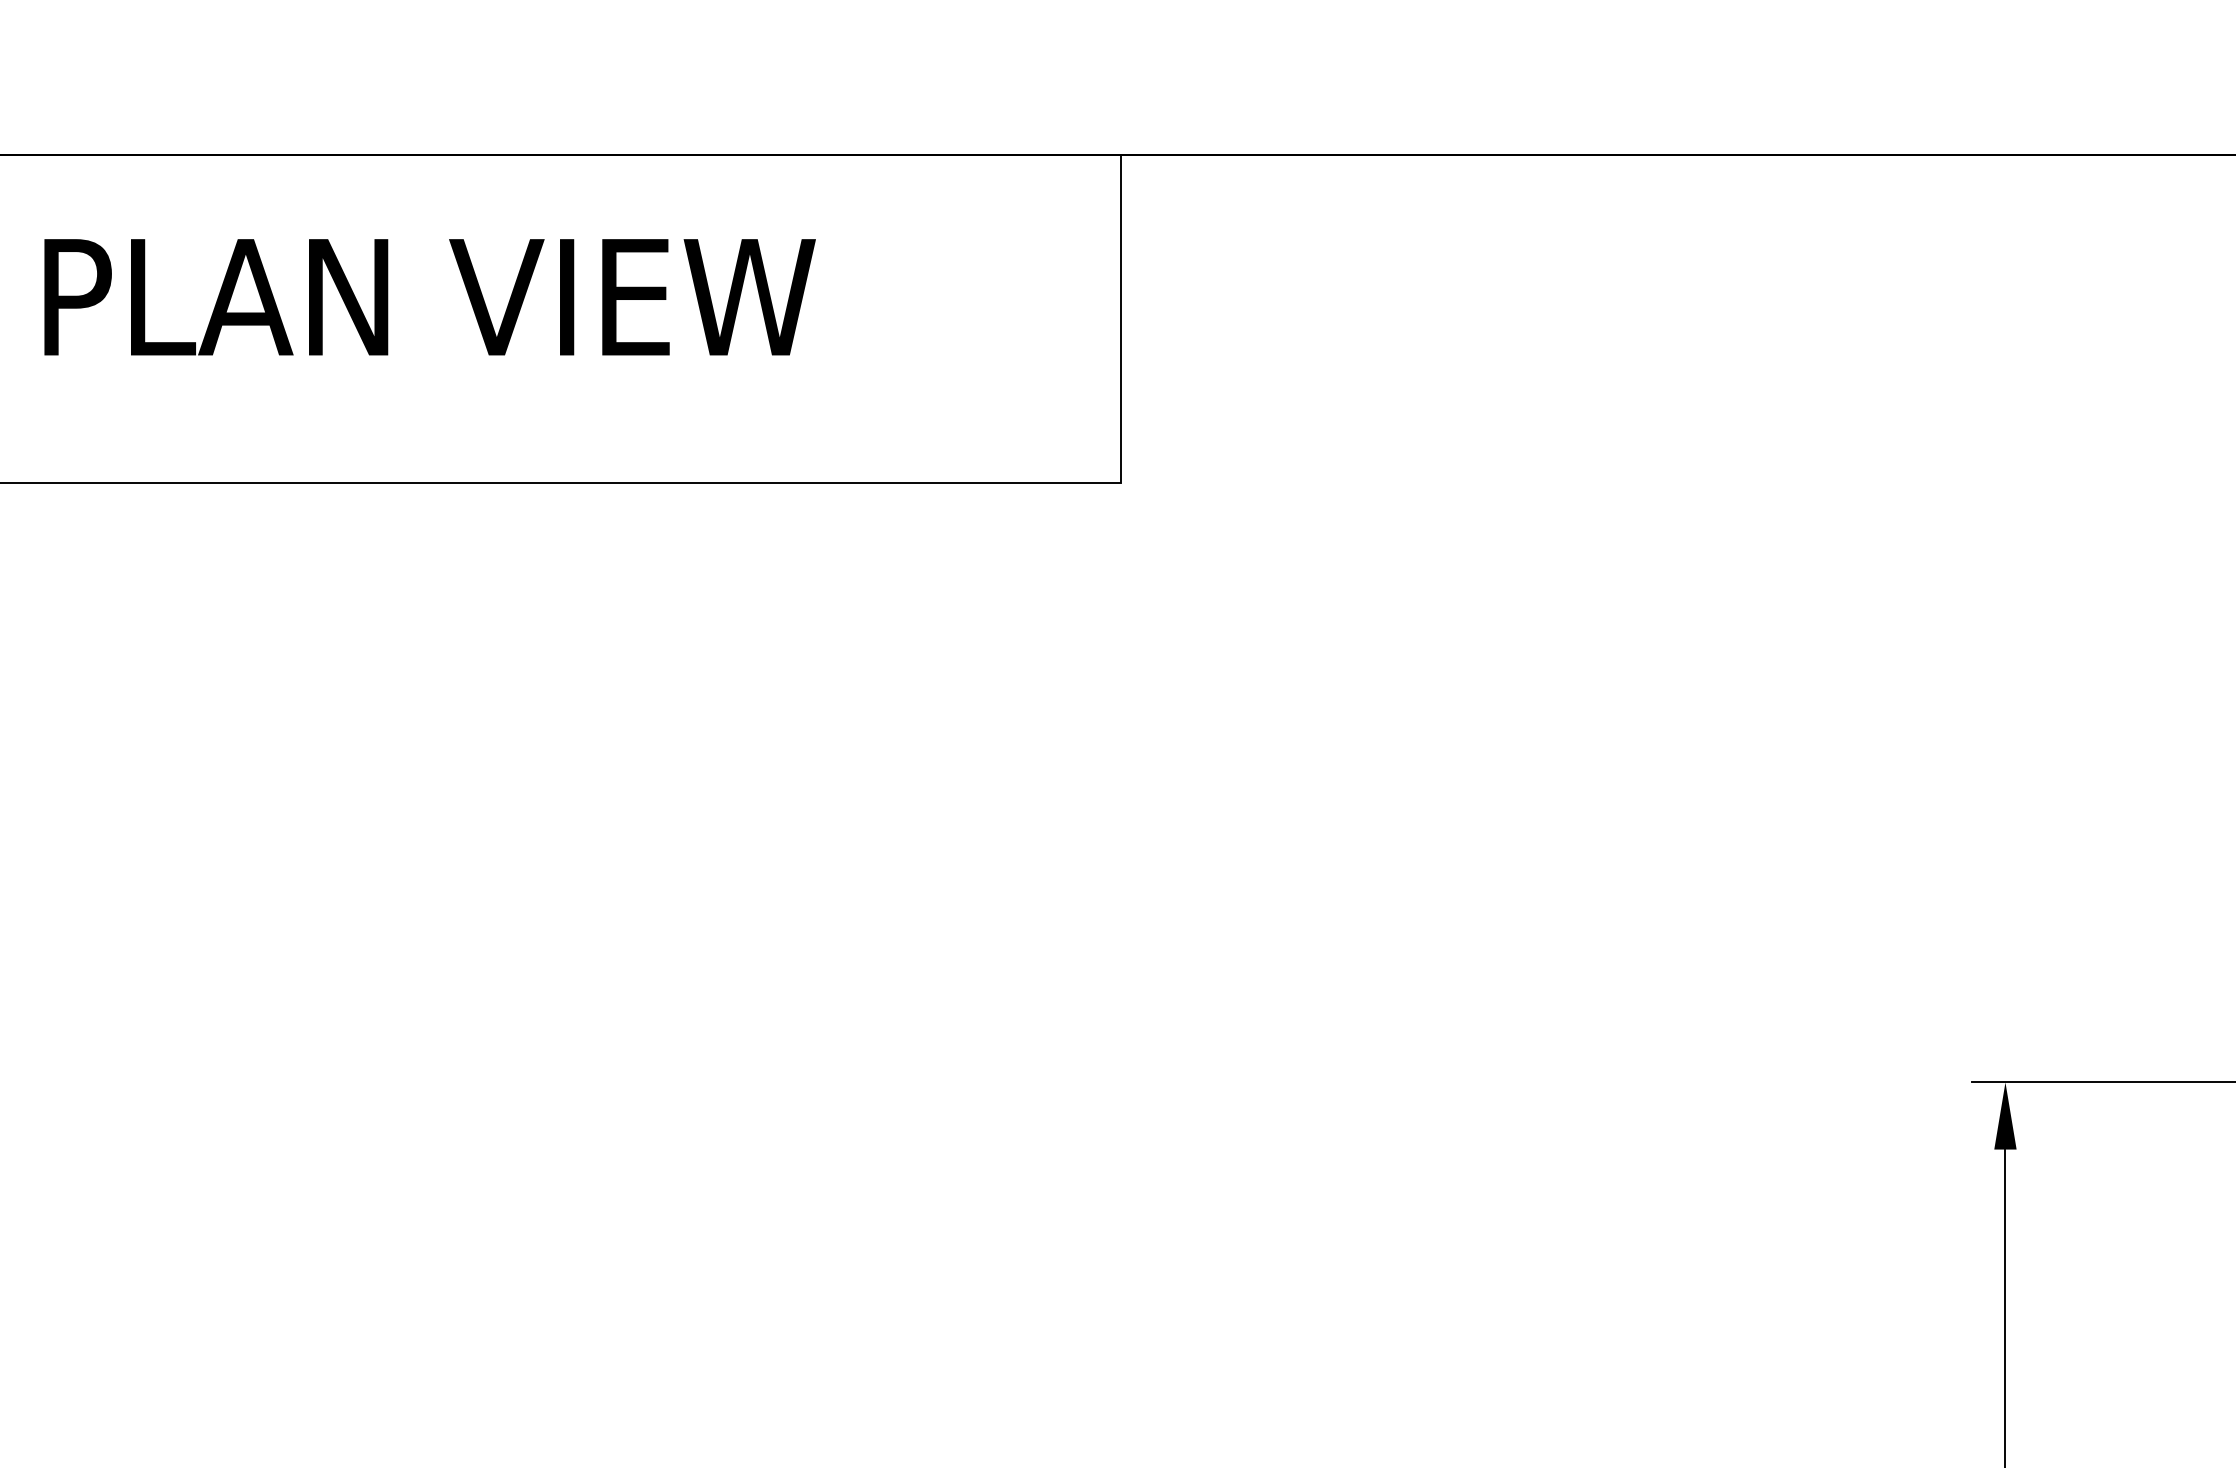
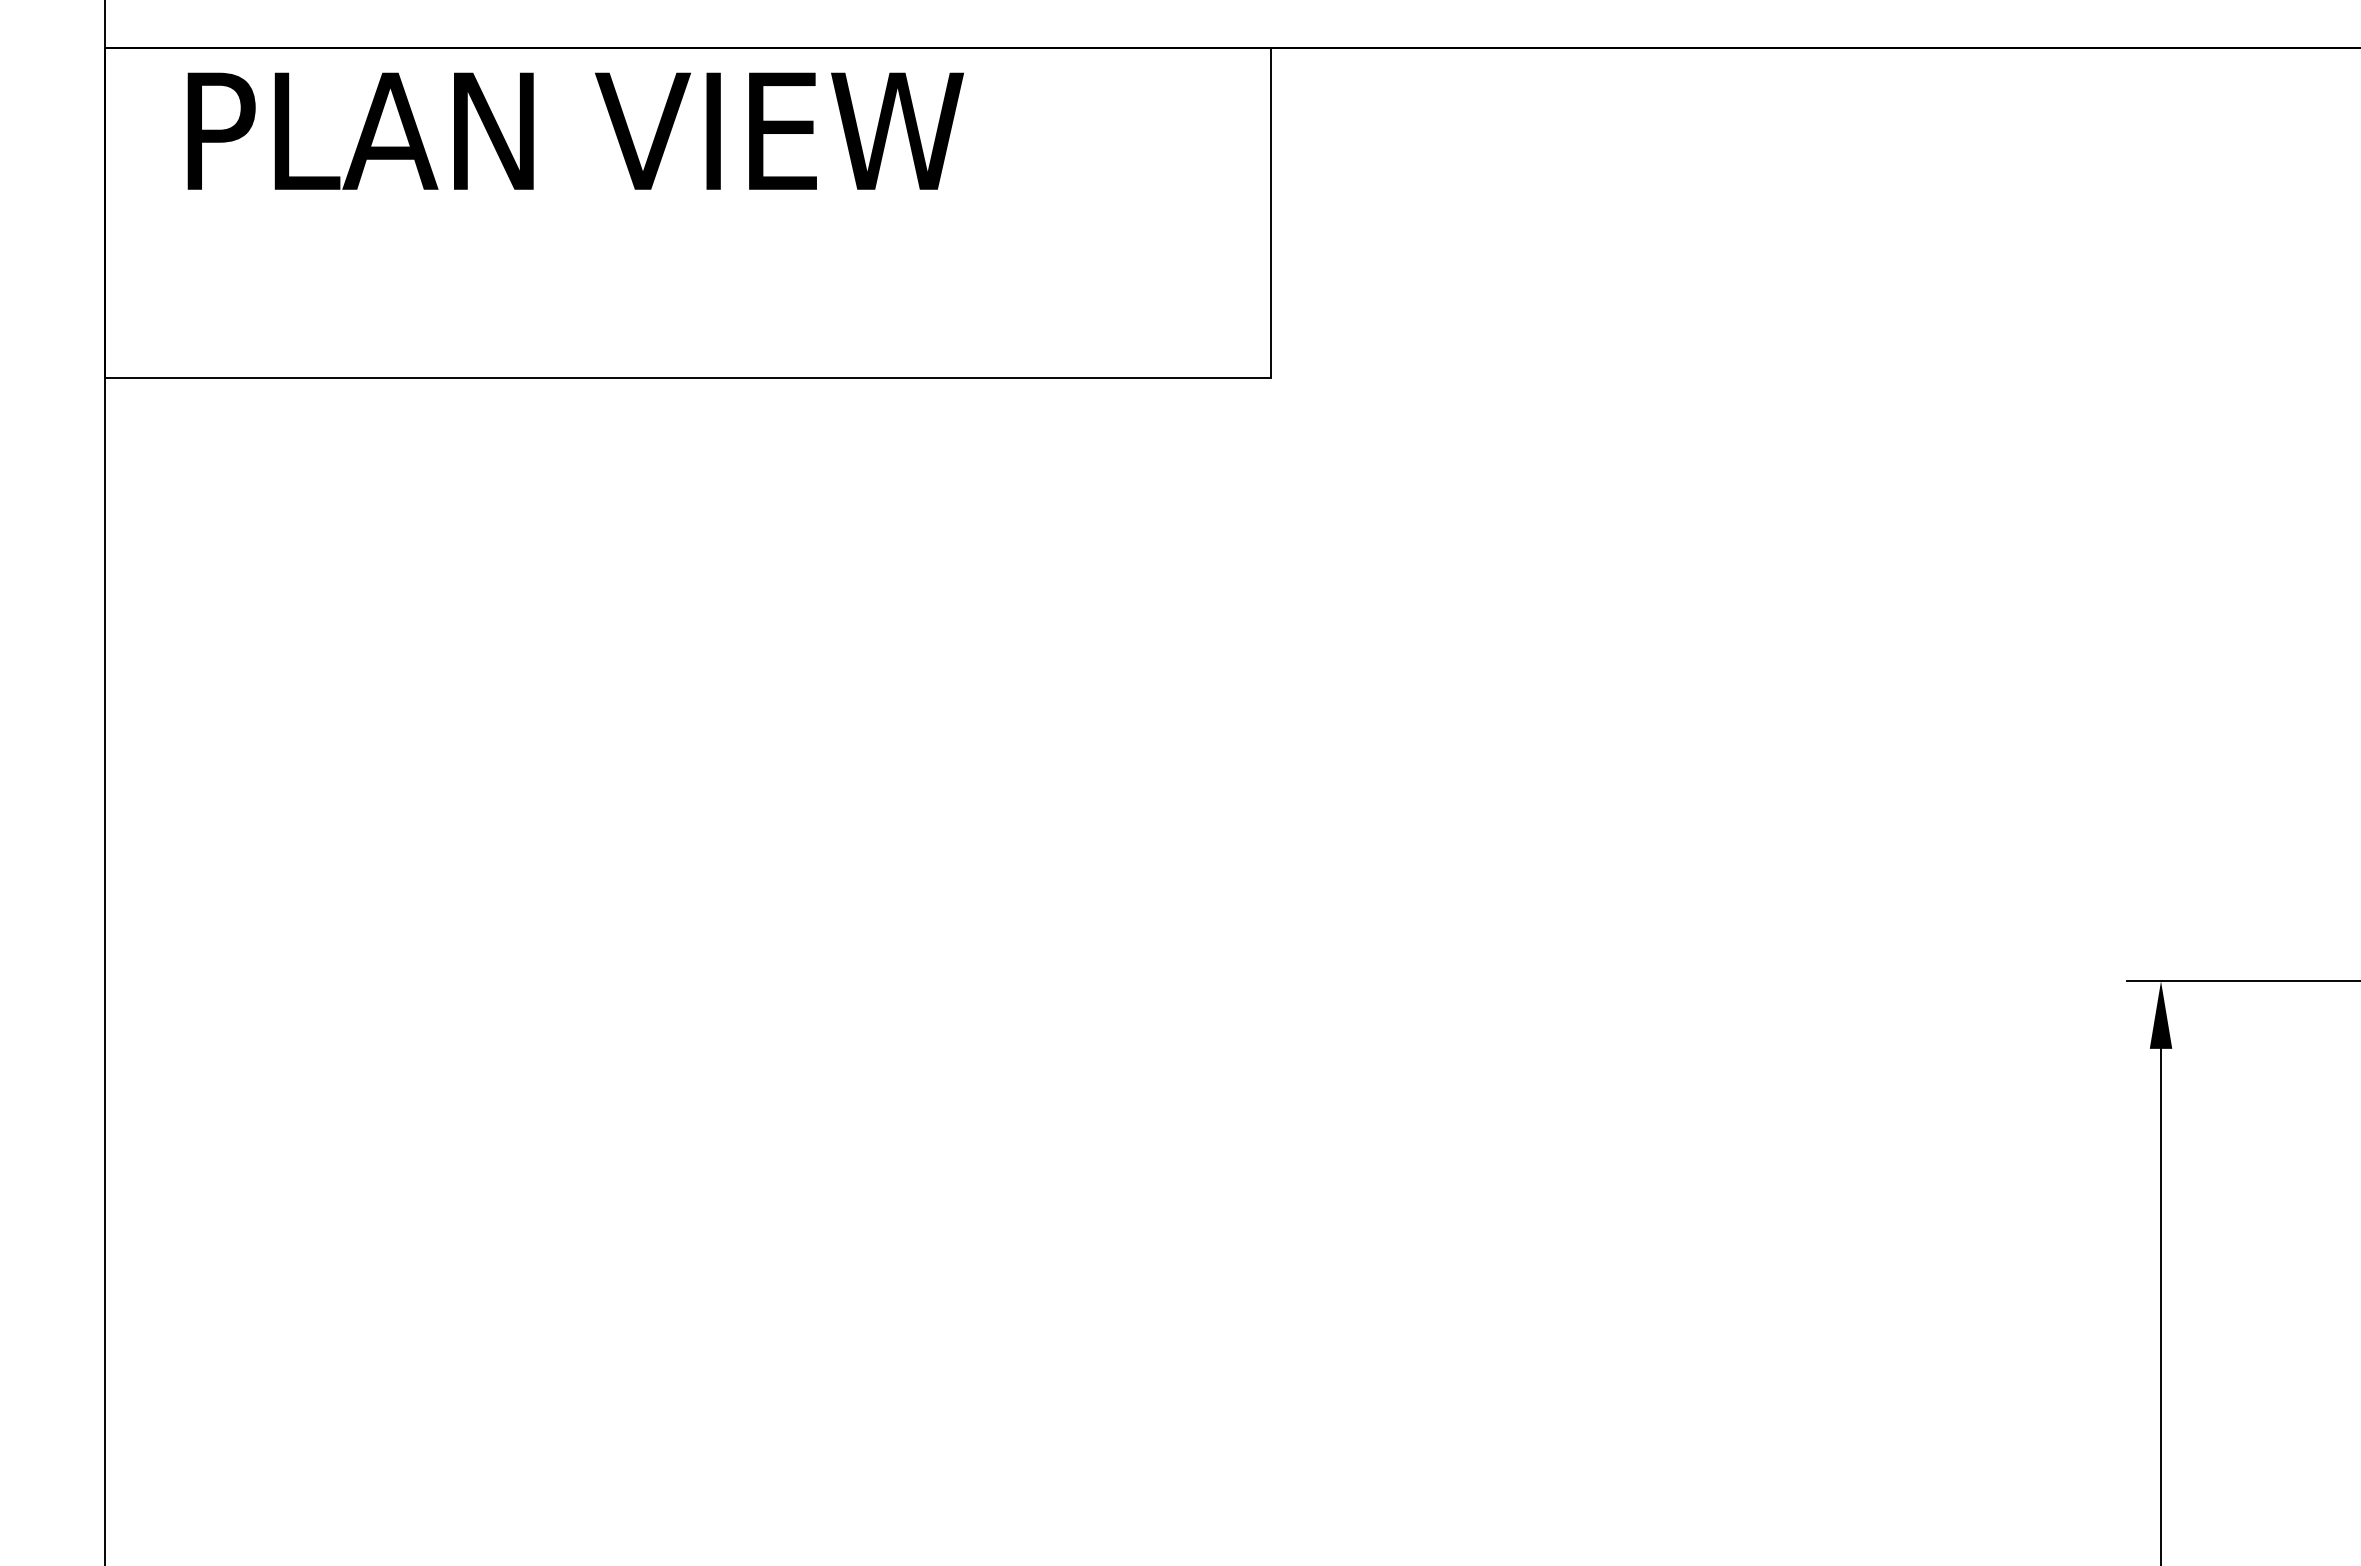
text: (429, 296) -> (575, 130), moved

